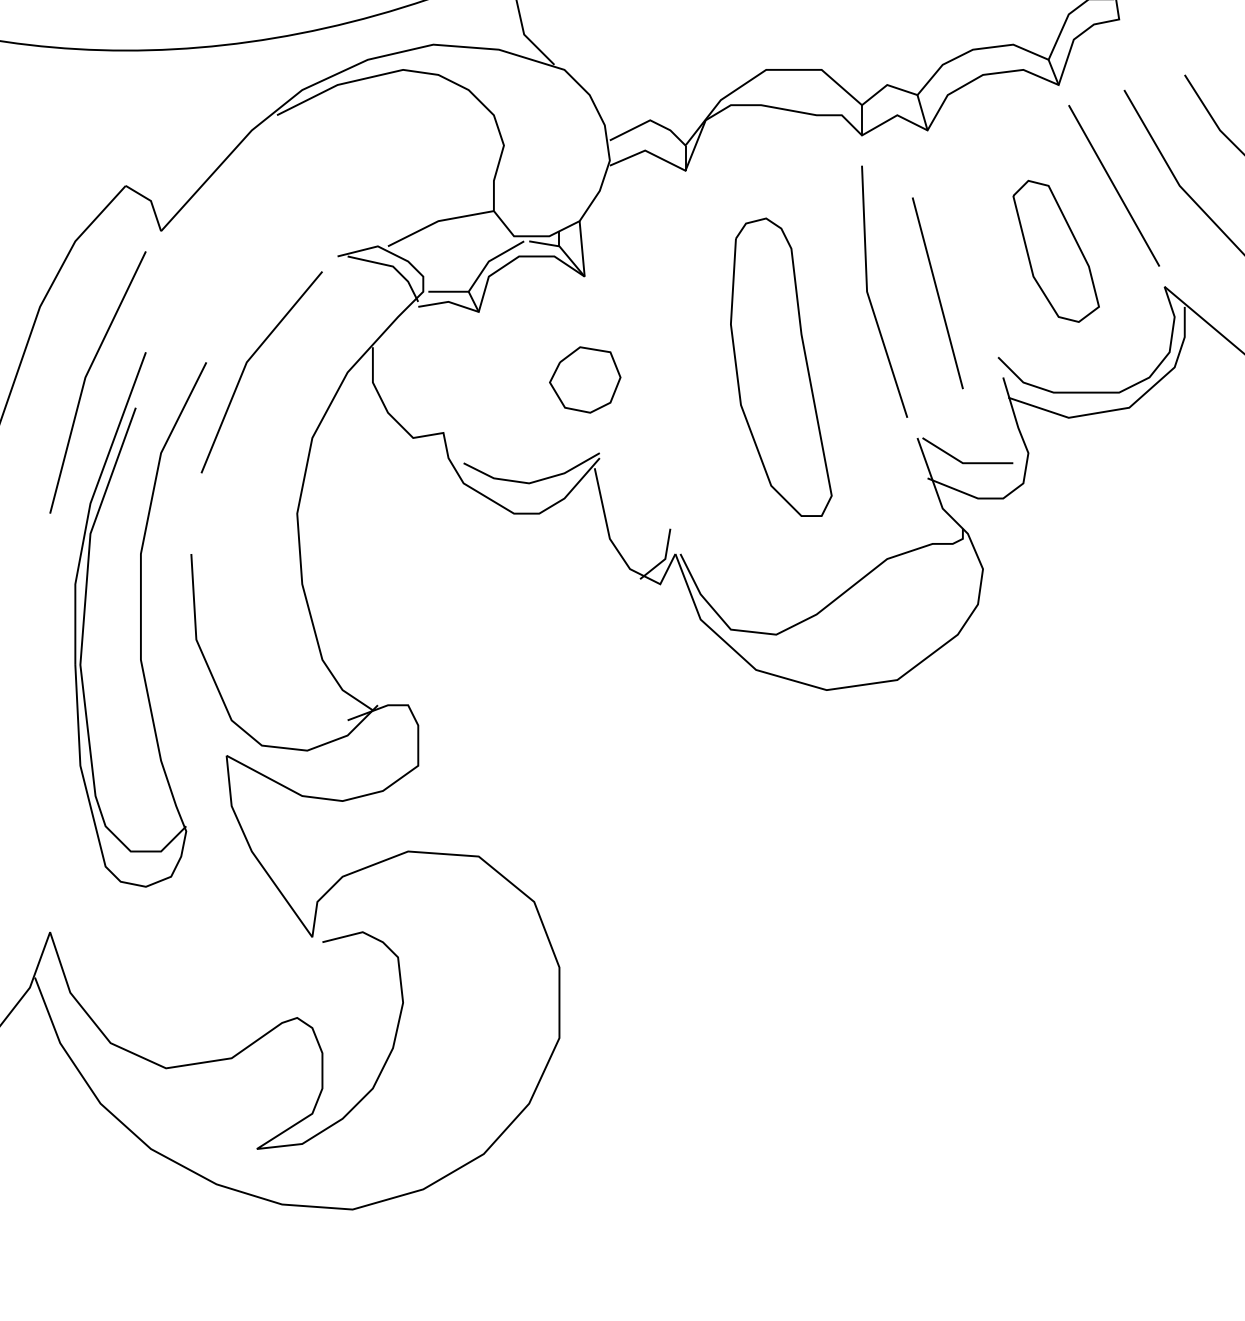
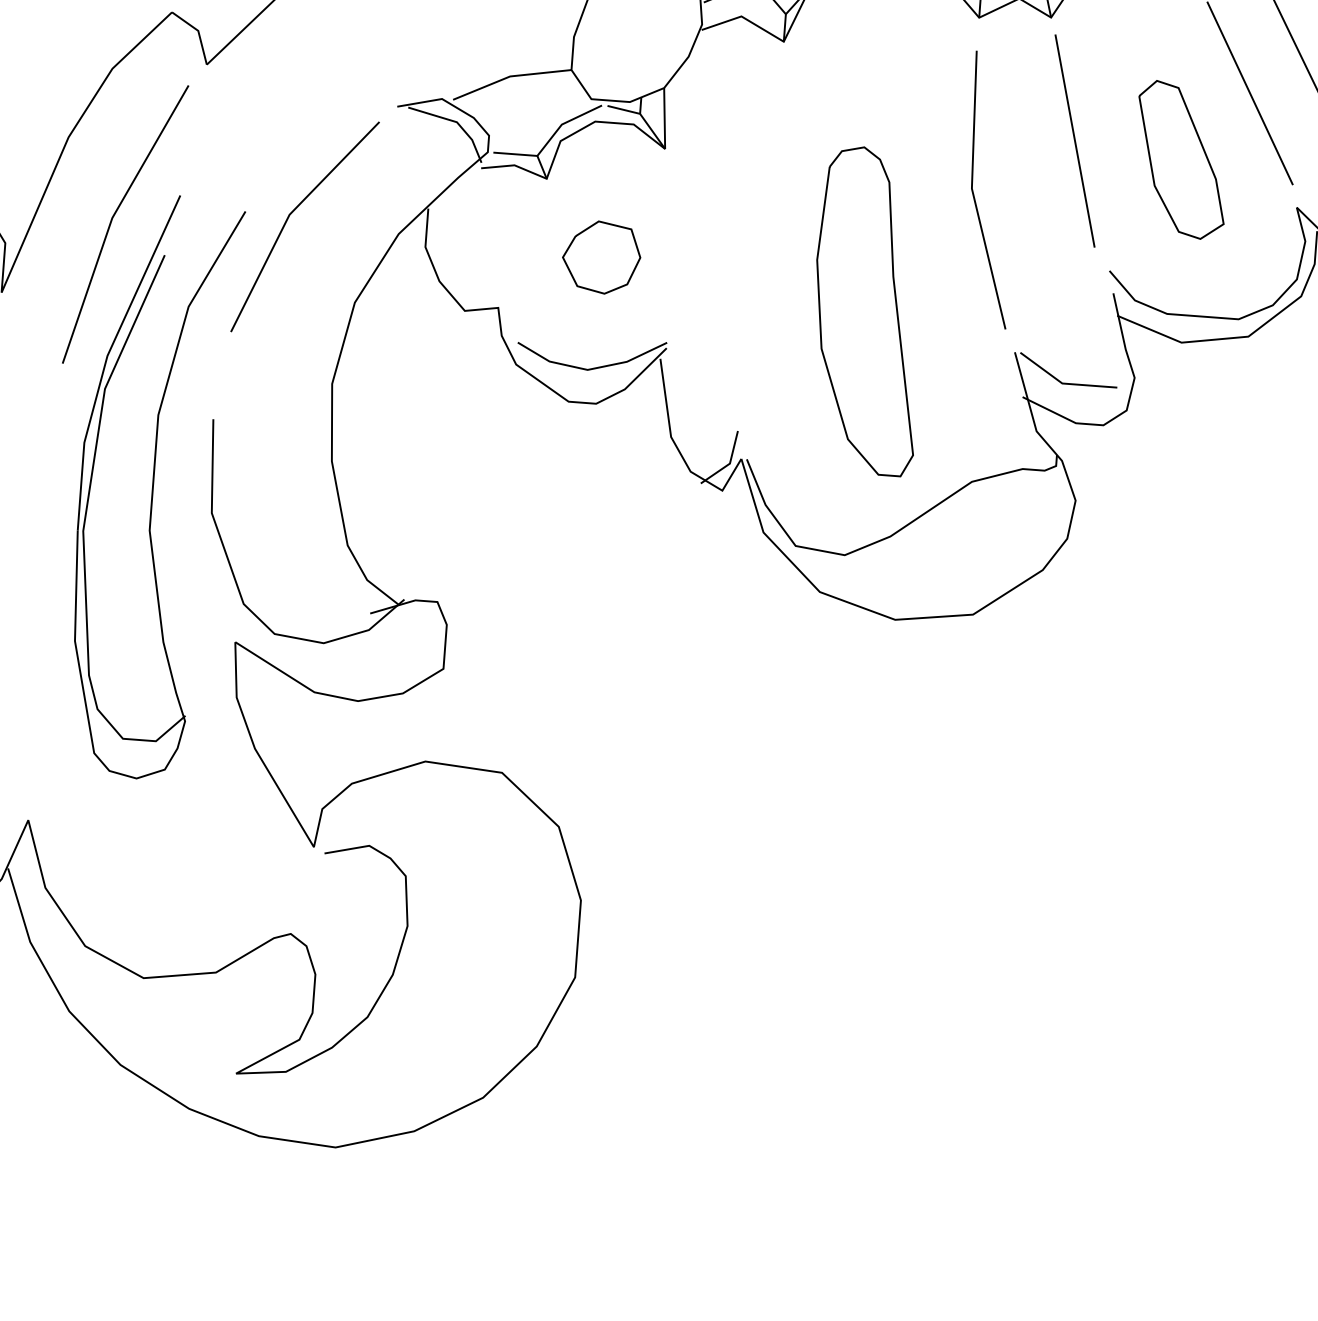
line: (937, 293) -> (1074, 141), moved
part: (781, 366) -> (868, 310), moved
part: (585, 379) -> (601, 257), moved

